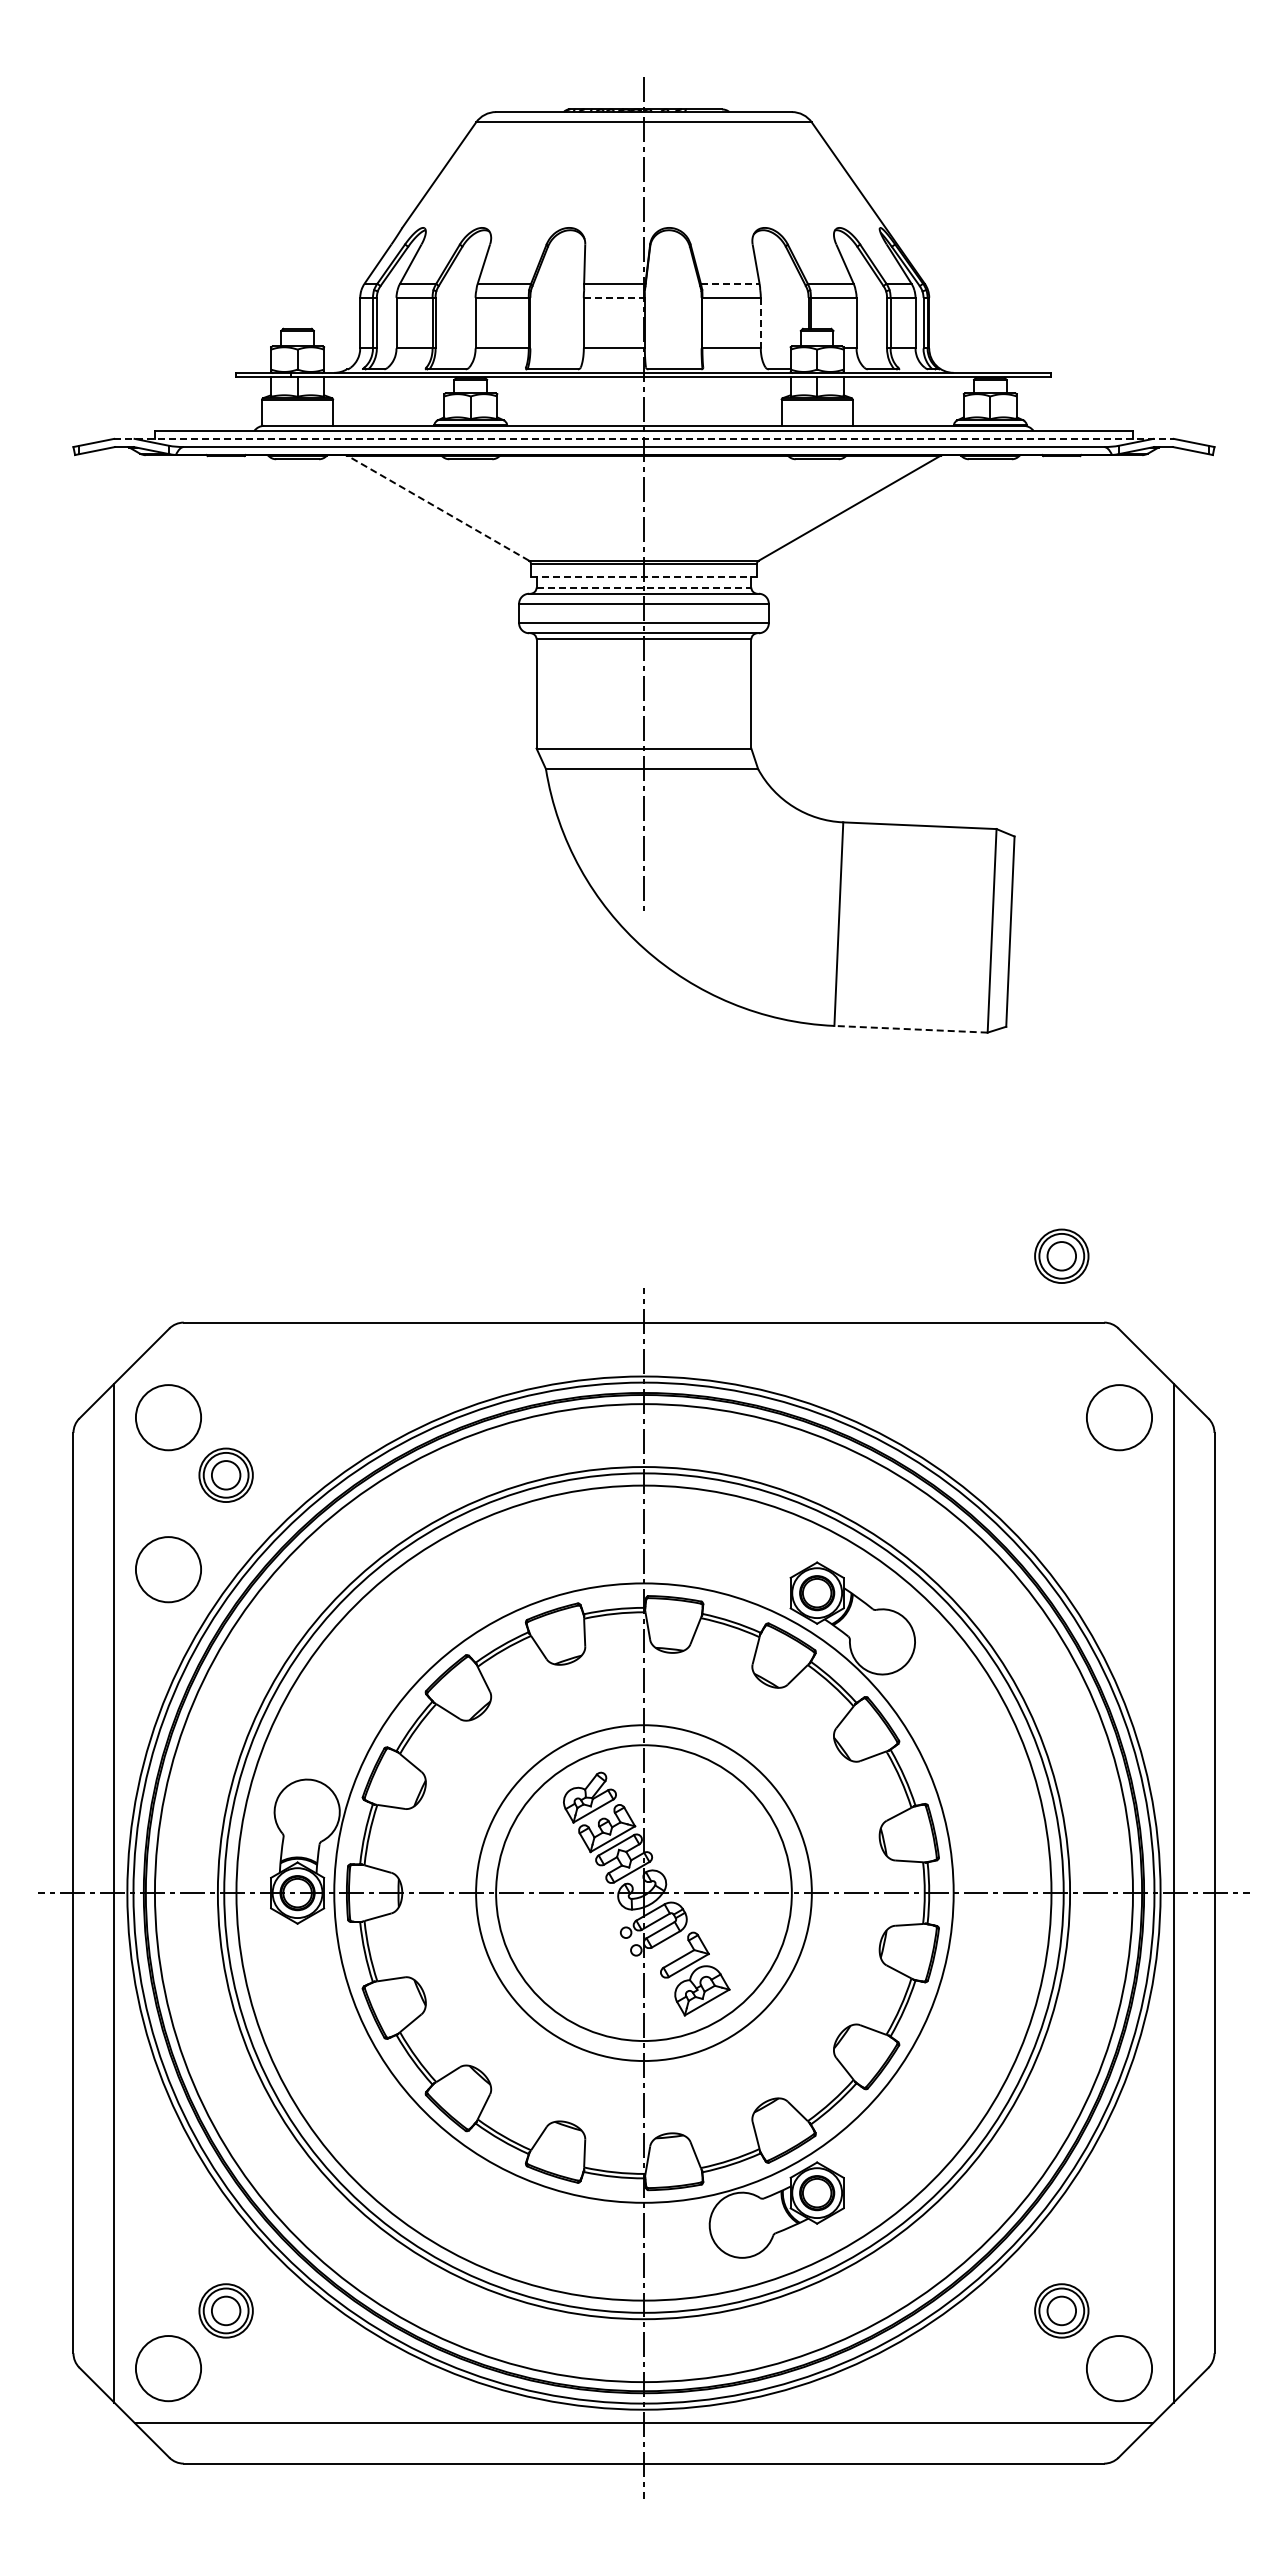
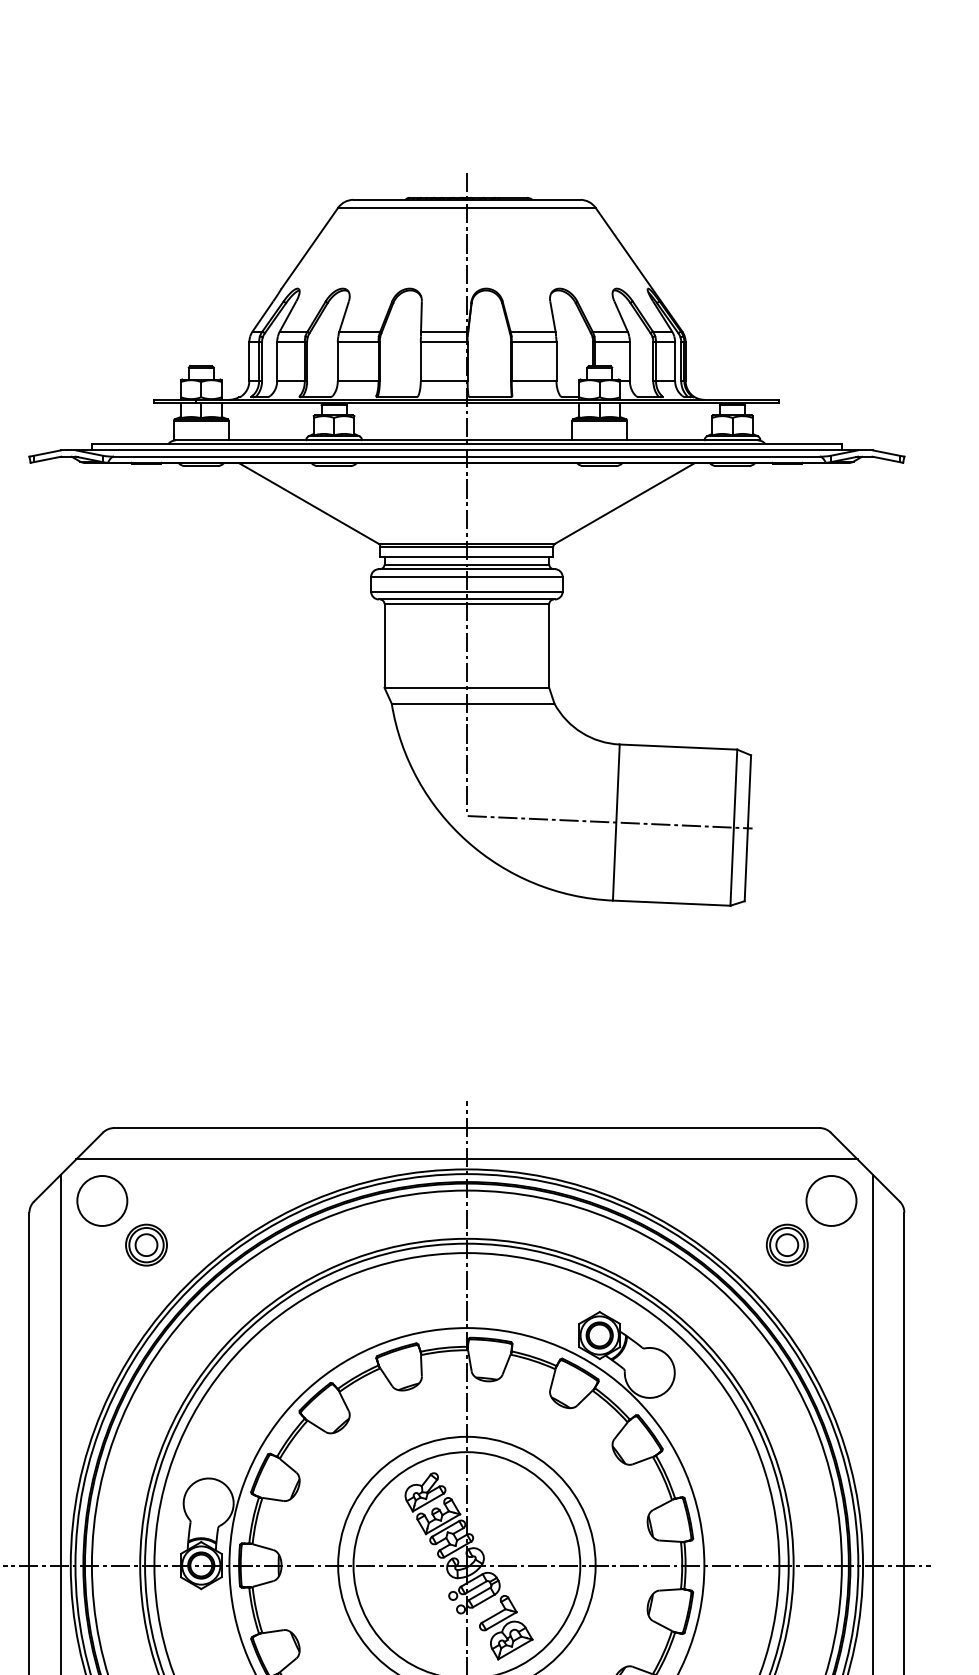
line: (730, 283) -> (533, 331), dashed -> solid
line: (614, 297) -> (444, 342), dashed -> solid
line: (760, 323) -> (556, 361), dashed -> solid
line: (643, 438) -> (466, 450), dashed -> solid
line: (438, 508) -> (309, 503), dashed -> solid
line: (643, 577) -> (466, 556), dashed -> solid
line: (644, 587) -> (467, 564), dashed -> solid
line: (830, 923) -> (609, 822), added
line: (911, 1029) -> (672, 903), dashed -> solid
part: (1061, 1255) -> (787, 1244), moved
line: (643, 1363) -> (466, 1159), added
circle: (168, 1569) -> (102, 1317), removed

